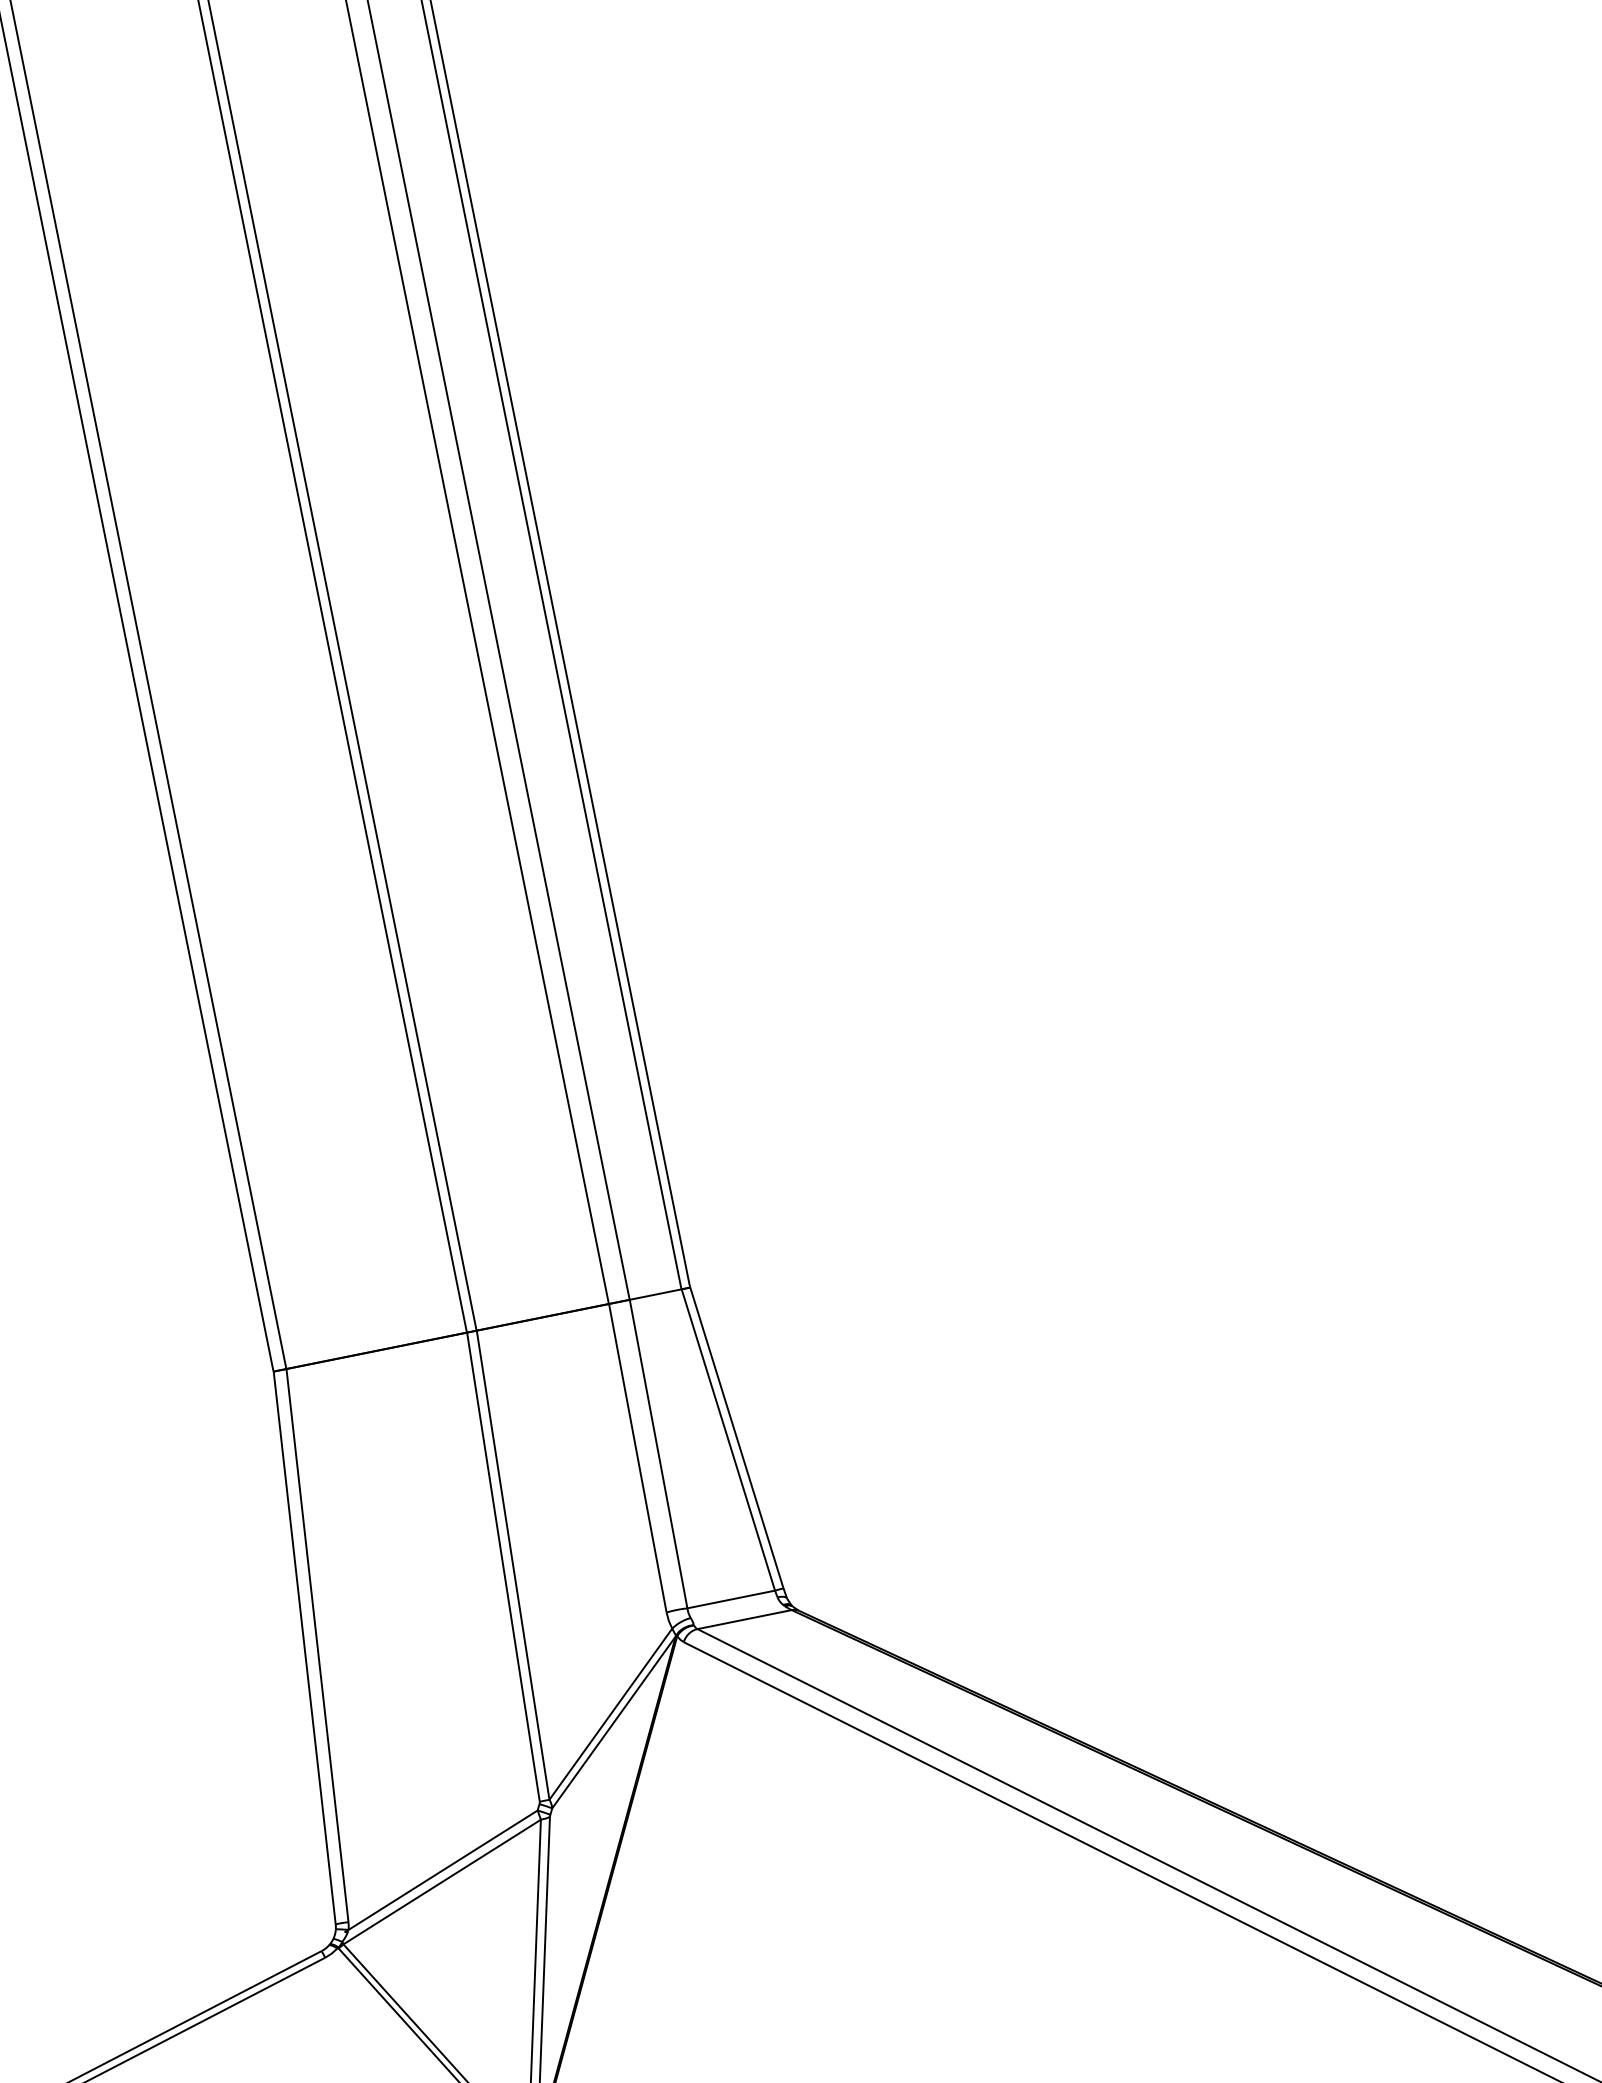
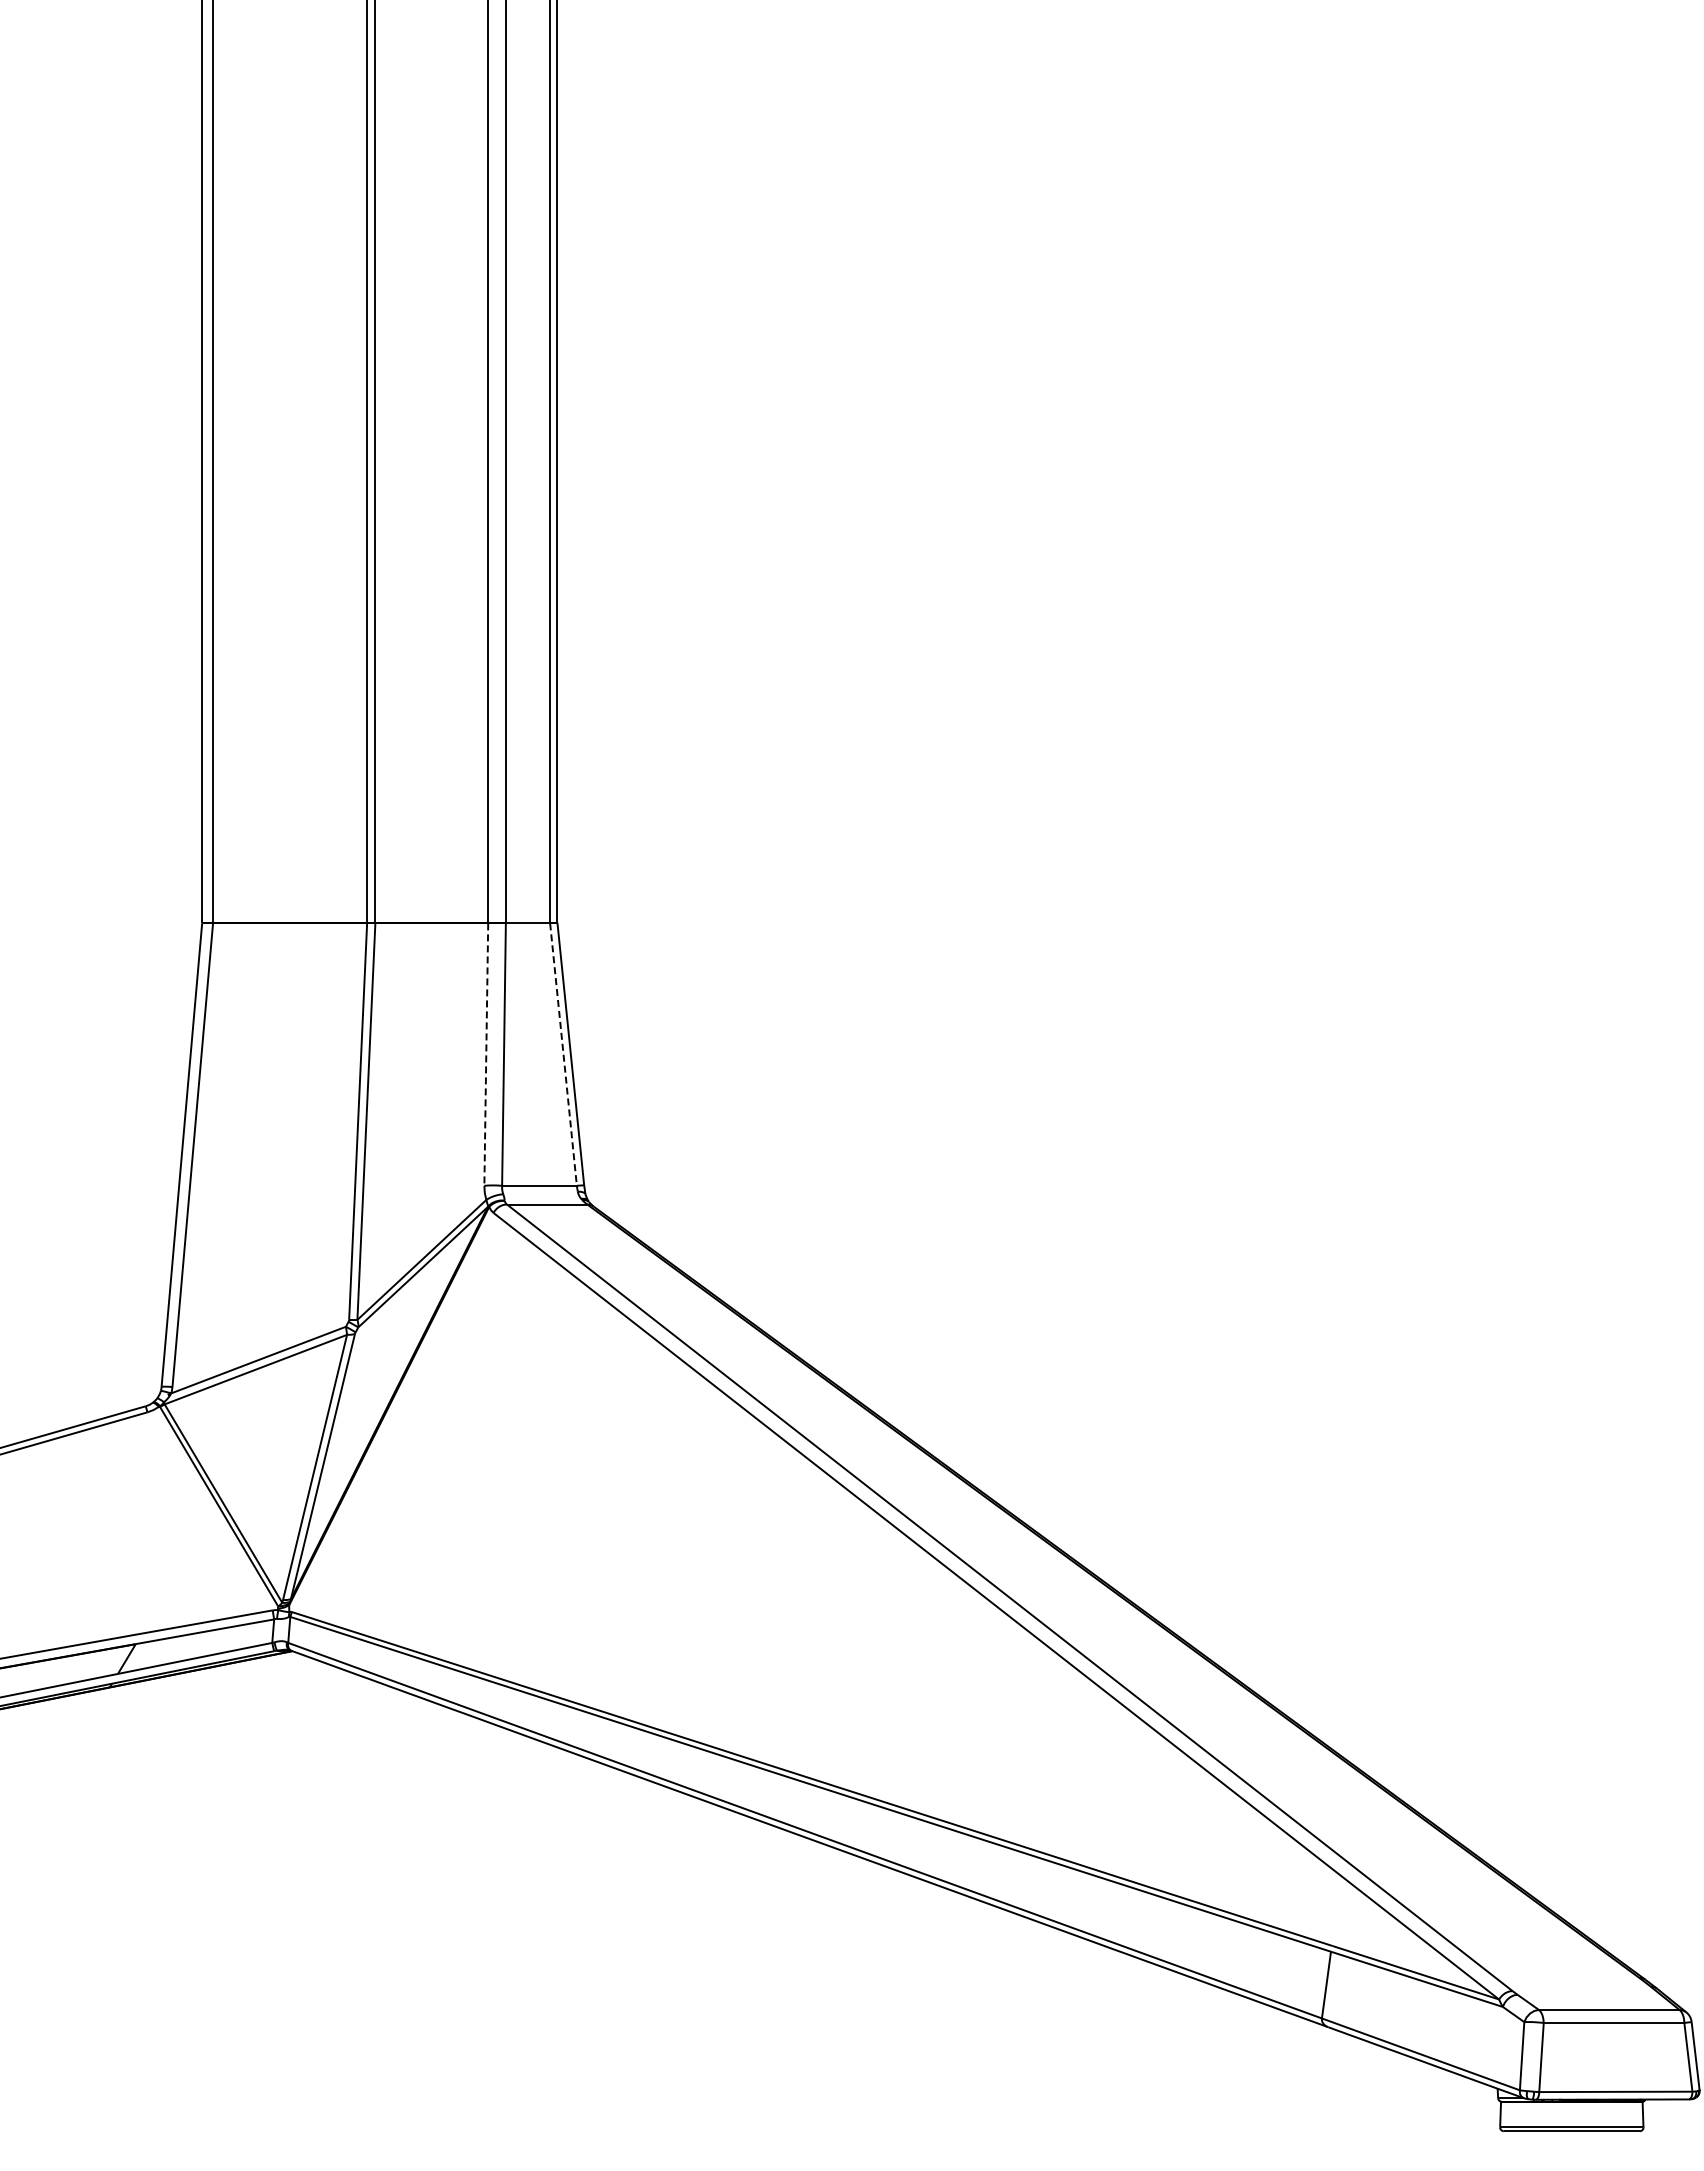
line: (728, 1439) -> (563, 1054), solid -> dashed
line: (638, 1458) -> (486, 1054), solid -> dashed

